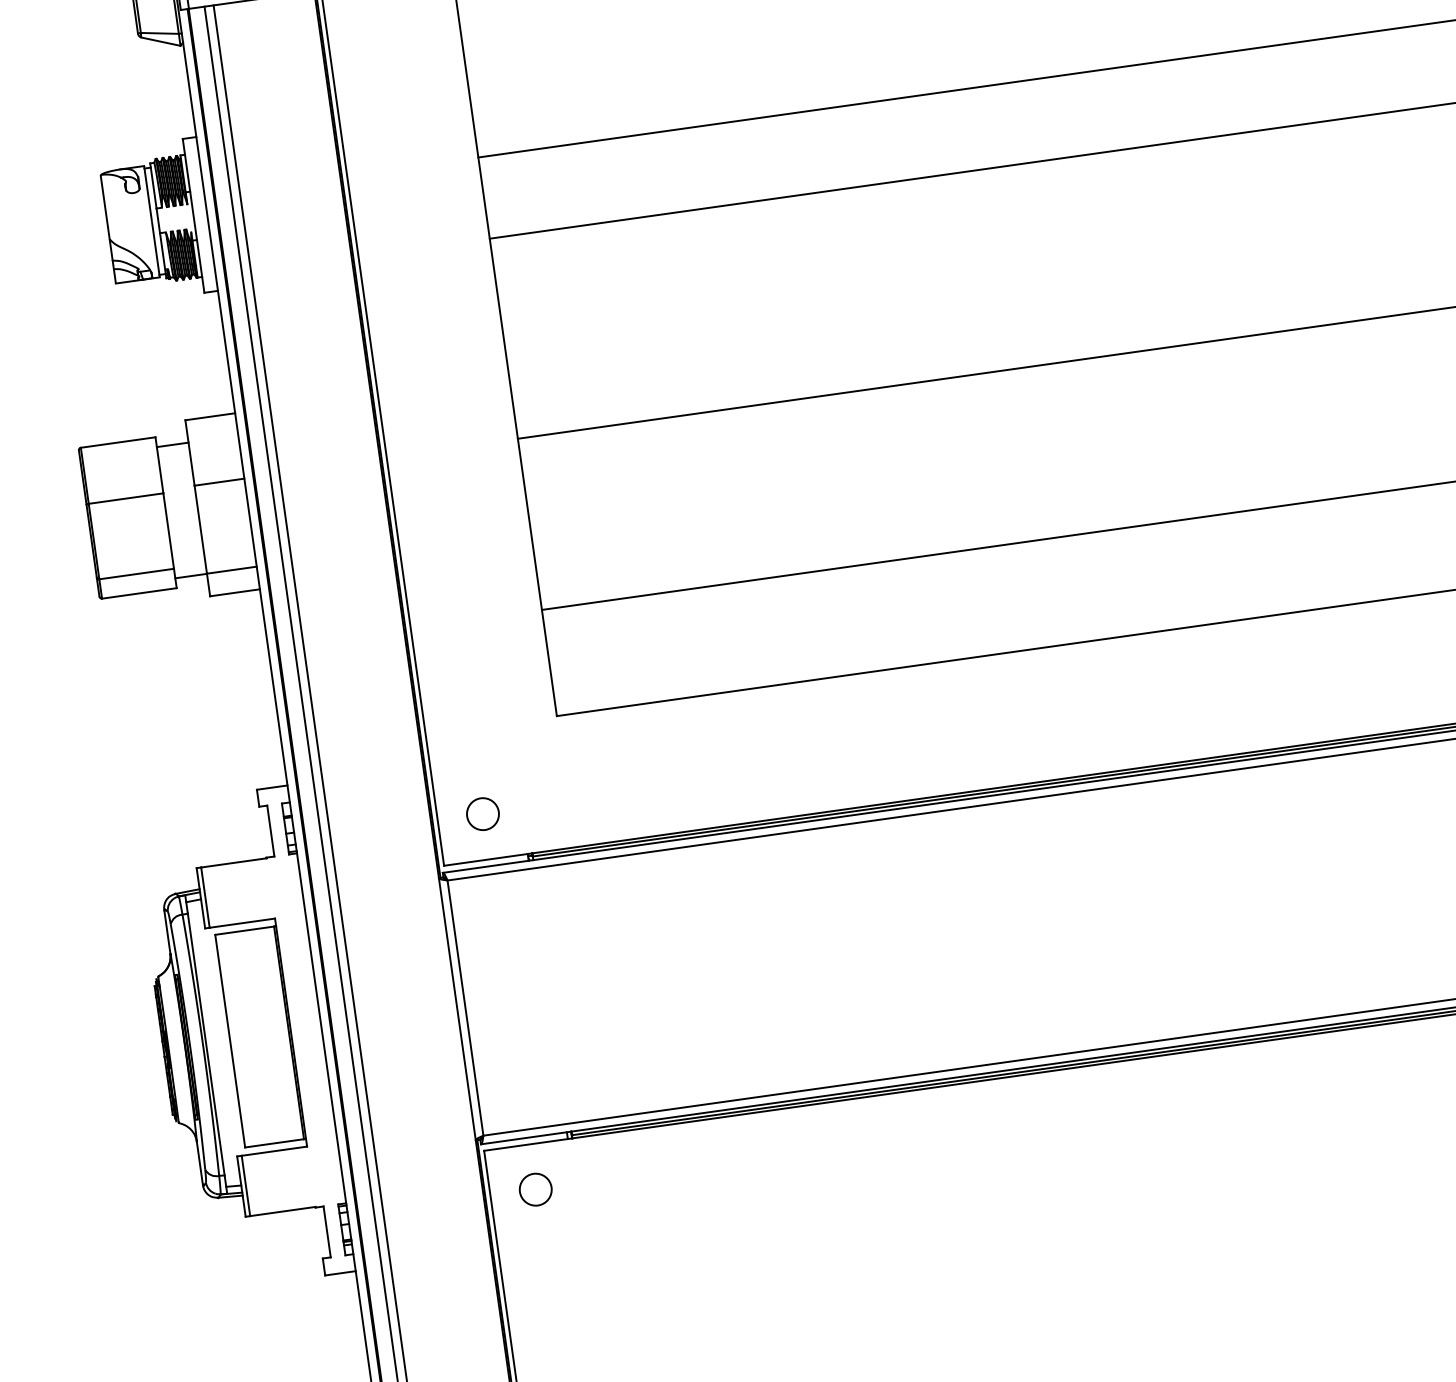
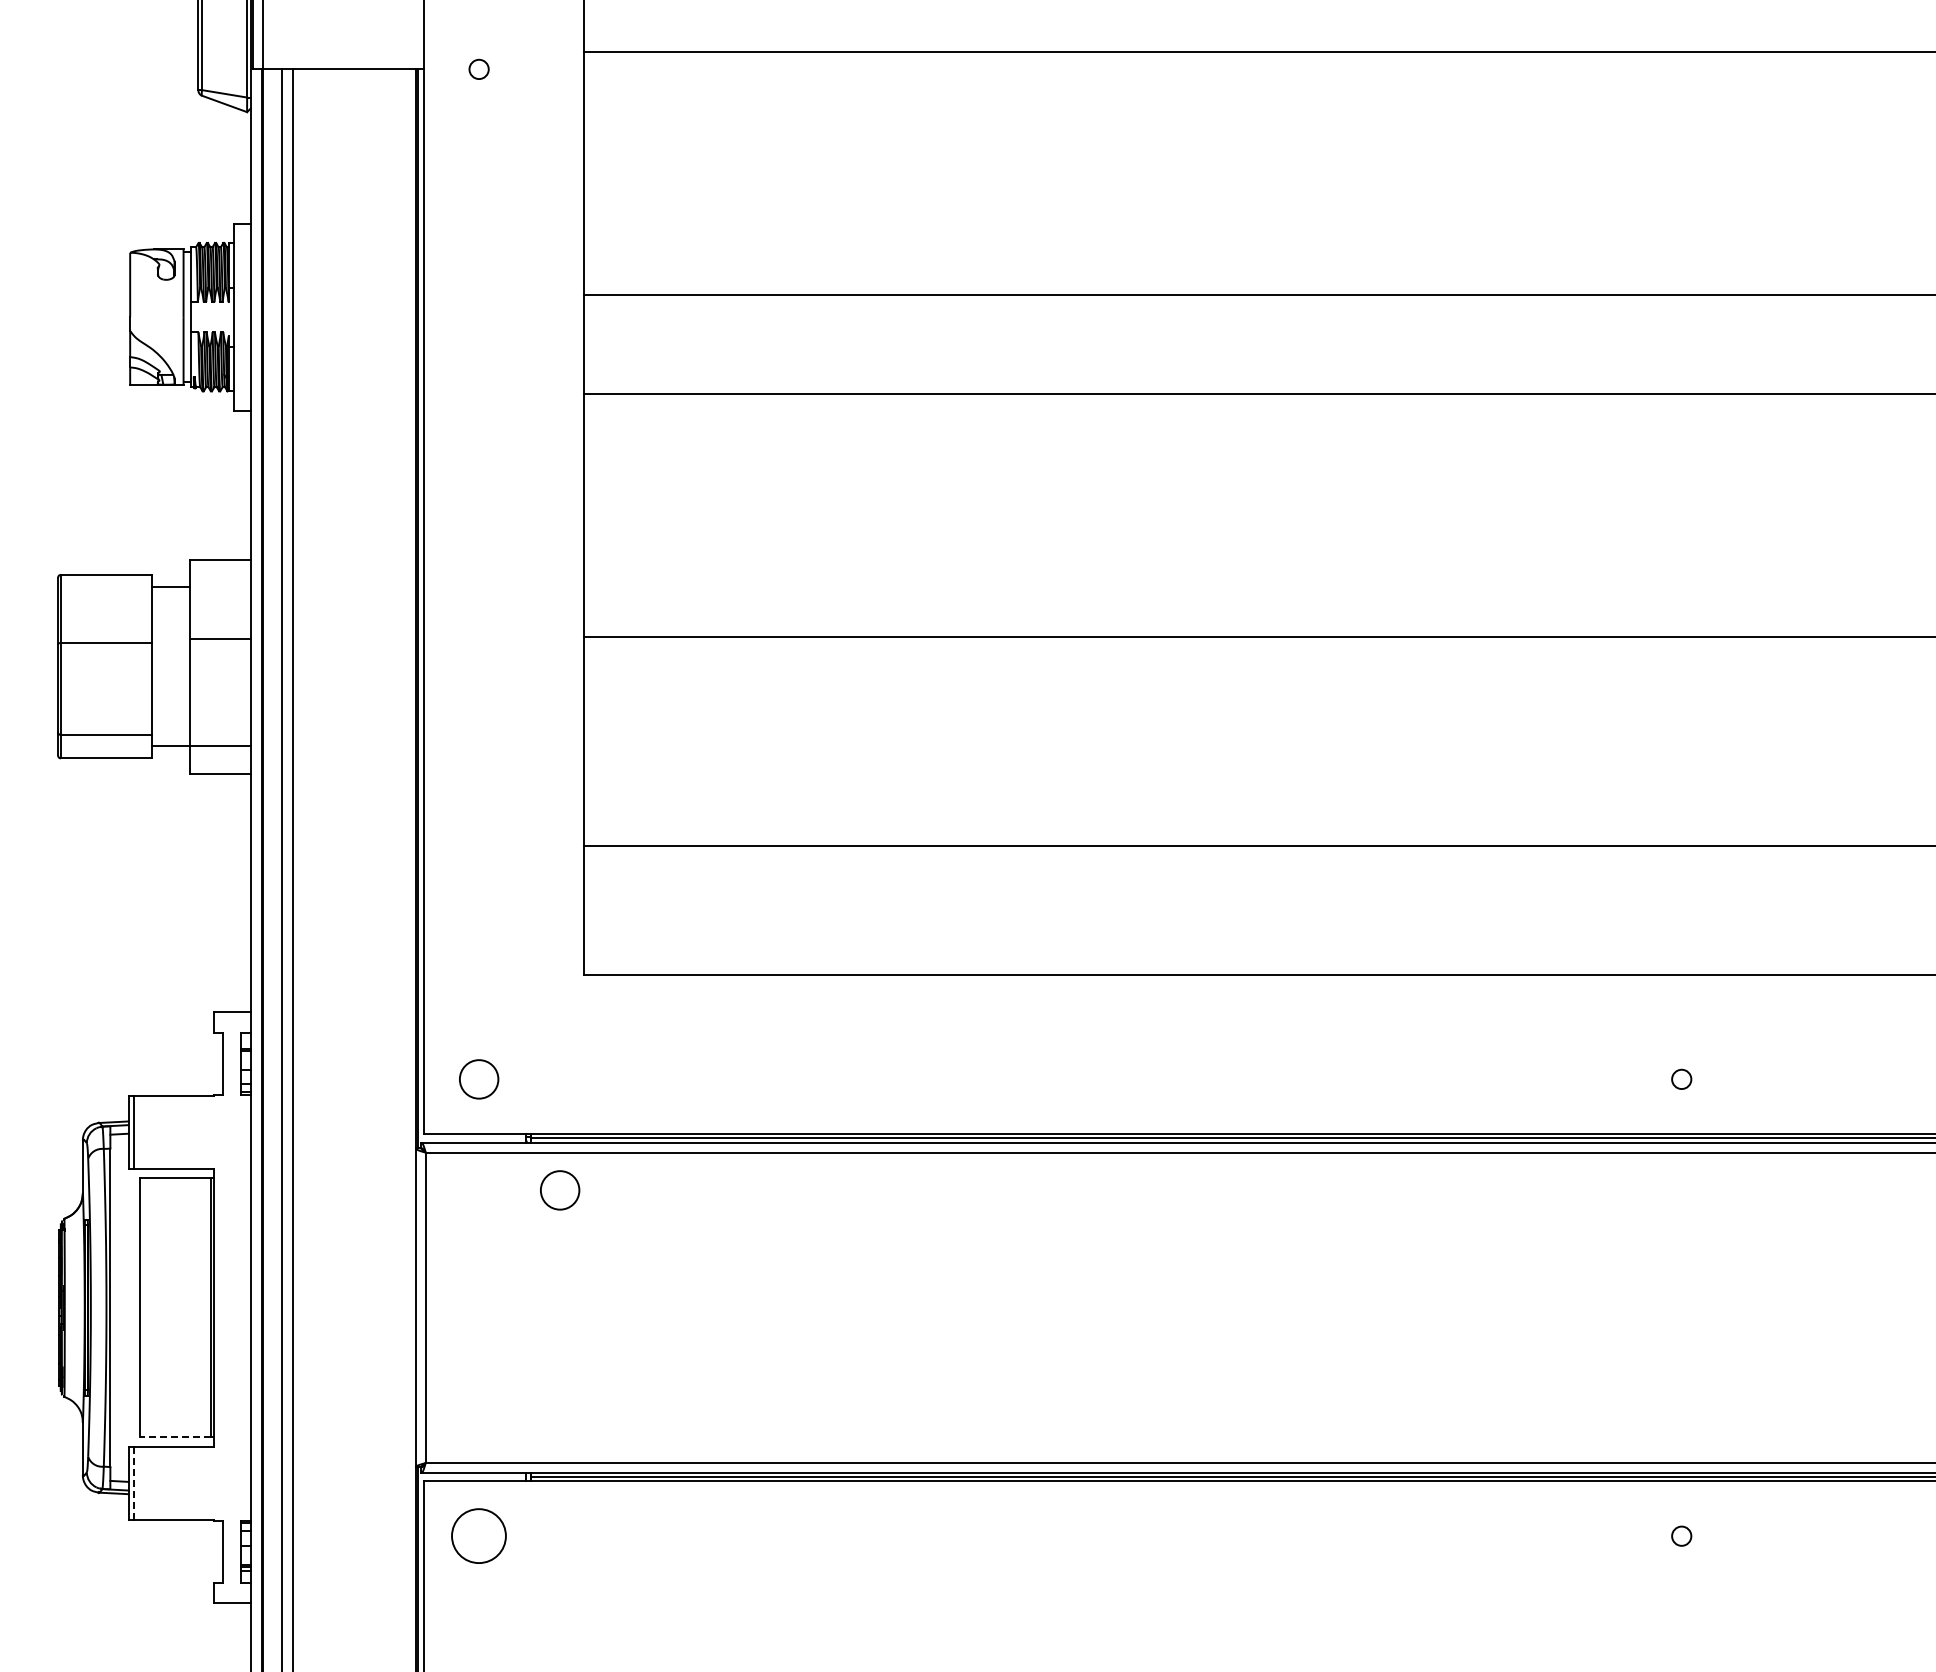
circle: (562, 896) -> (560, 1190), added
line: (274, 1143) -> (175, 1437), solid -> dashed
line: (246, 1186) -> (134, 1483), solid -> dashed
circle: (536, 1189) -> (479, 1536), size x1.4

